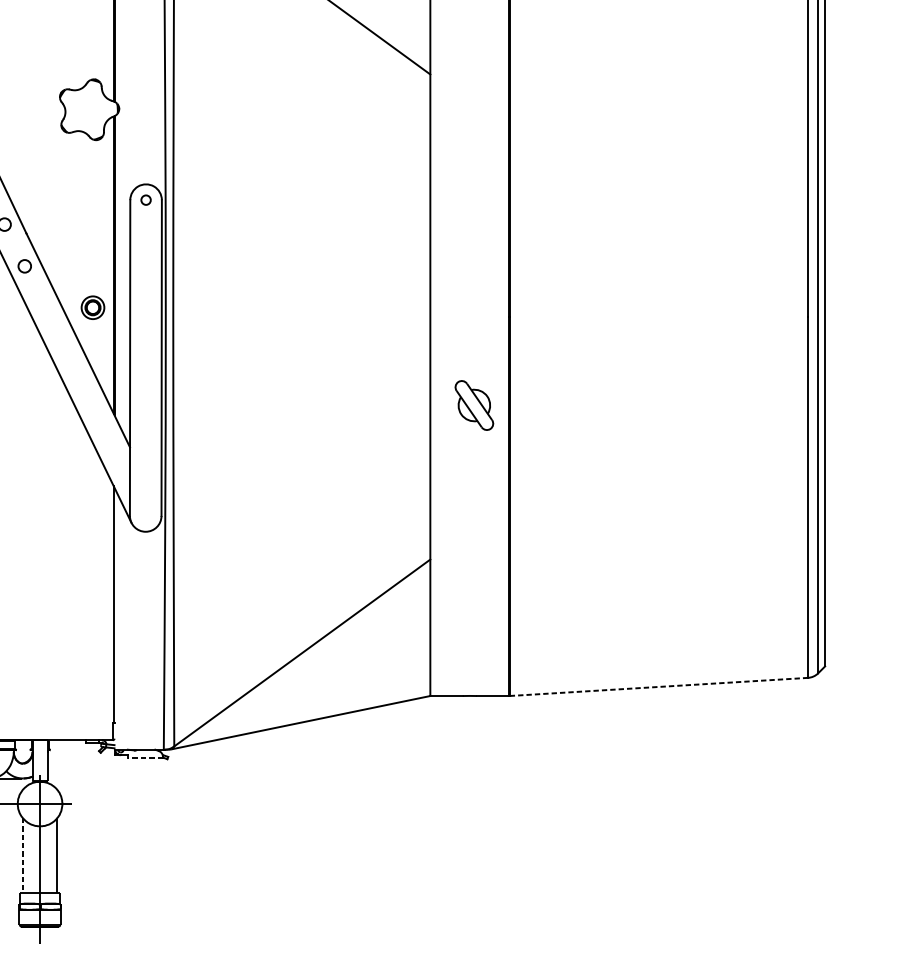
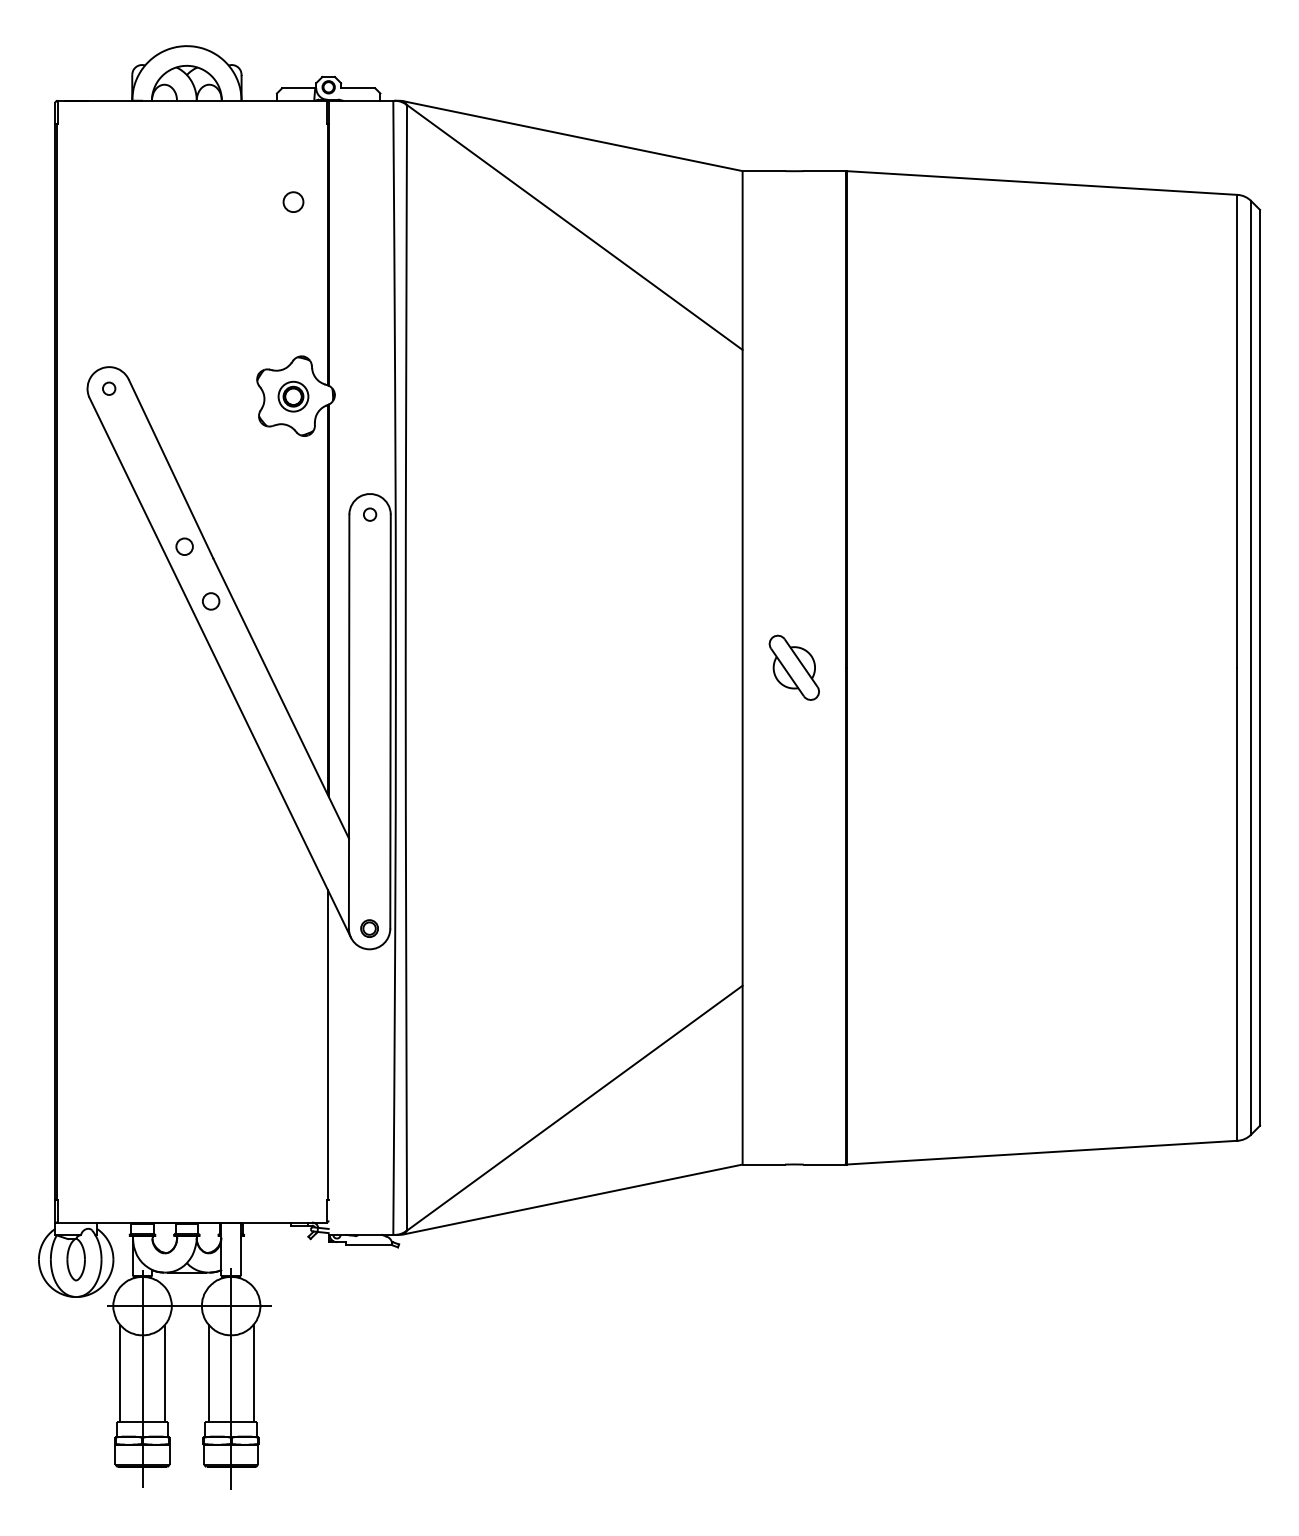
part: (93, 307) -> (293, 396), moved
part: (473, 405) -> (793, 667), moved
part: (145, 515) -> (369, 928), added
line: (659, 686) -> (1042, 1152), dashed -> solid
line: (145, 757) -> (369, 1245), dashed -> solid
line: (22, 855) -> (208, 1373), dashed -> solid

